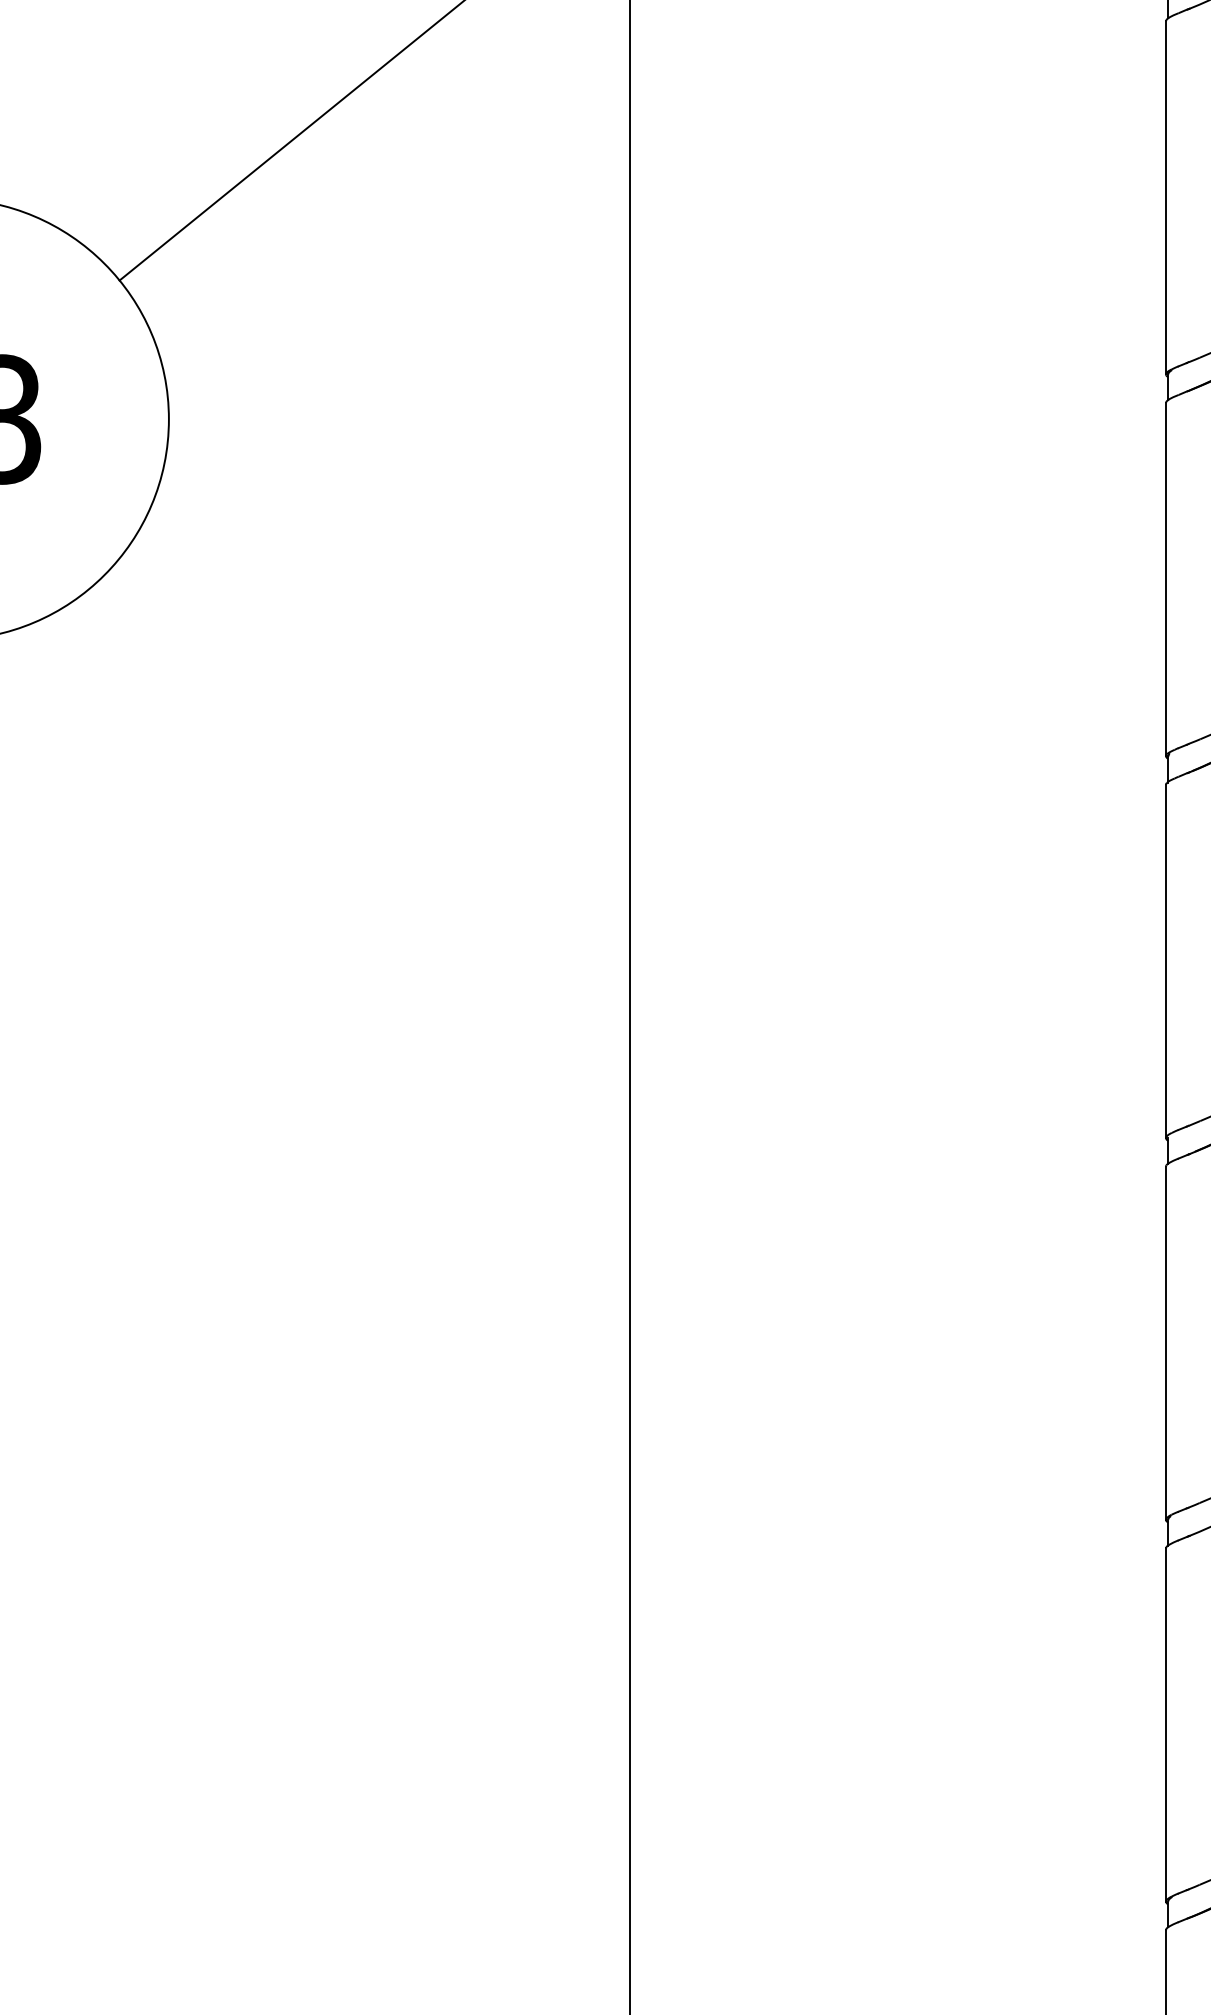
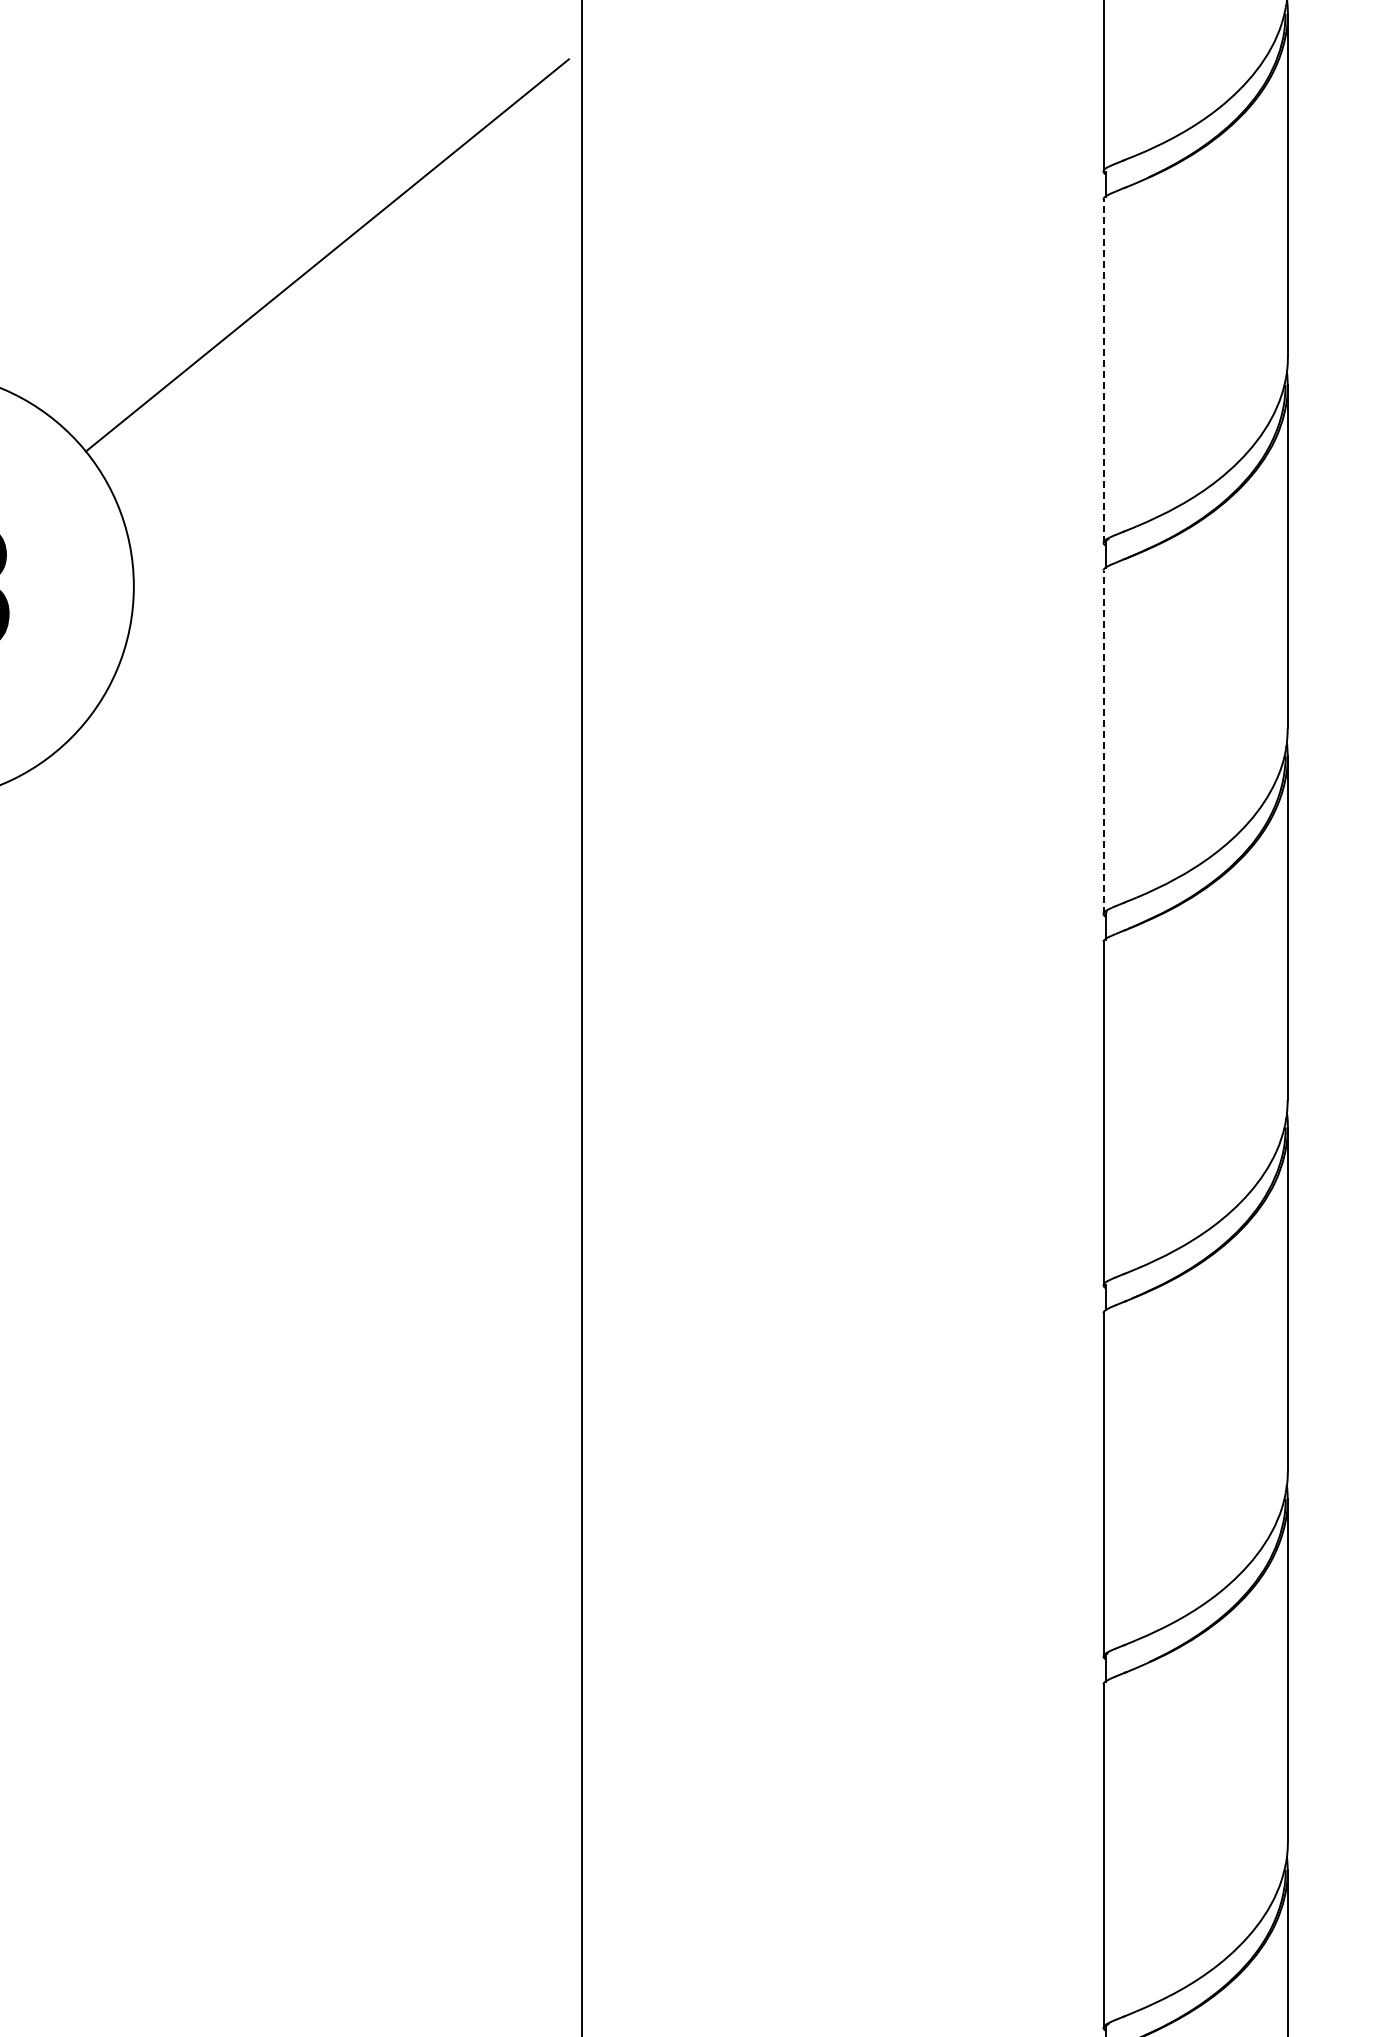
line: (1166, 198) -> (1103, 371), solid -> dashed
line: (1166, 579) -> (1103, 742), solid -> dashed

